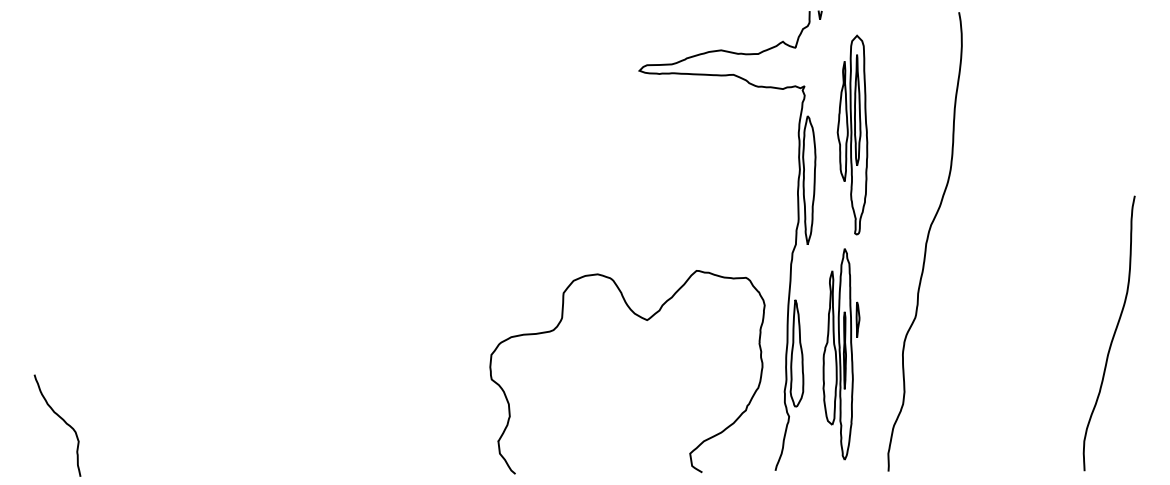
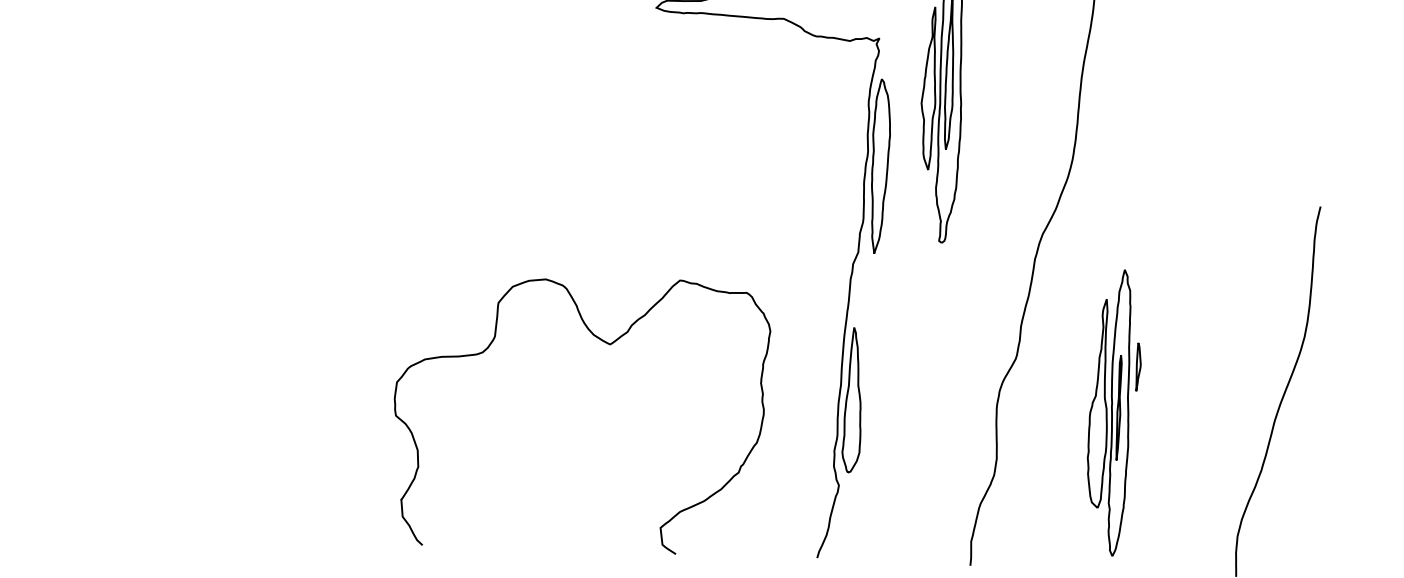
curve: (645, 320) -> (607, 344), moved
part: (841, 354) -> (1114, 413), moved

